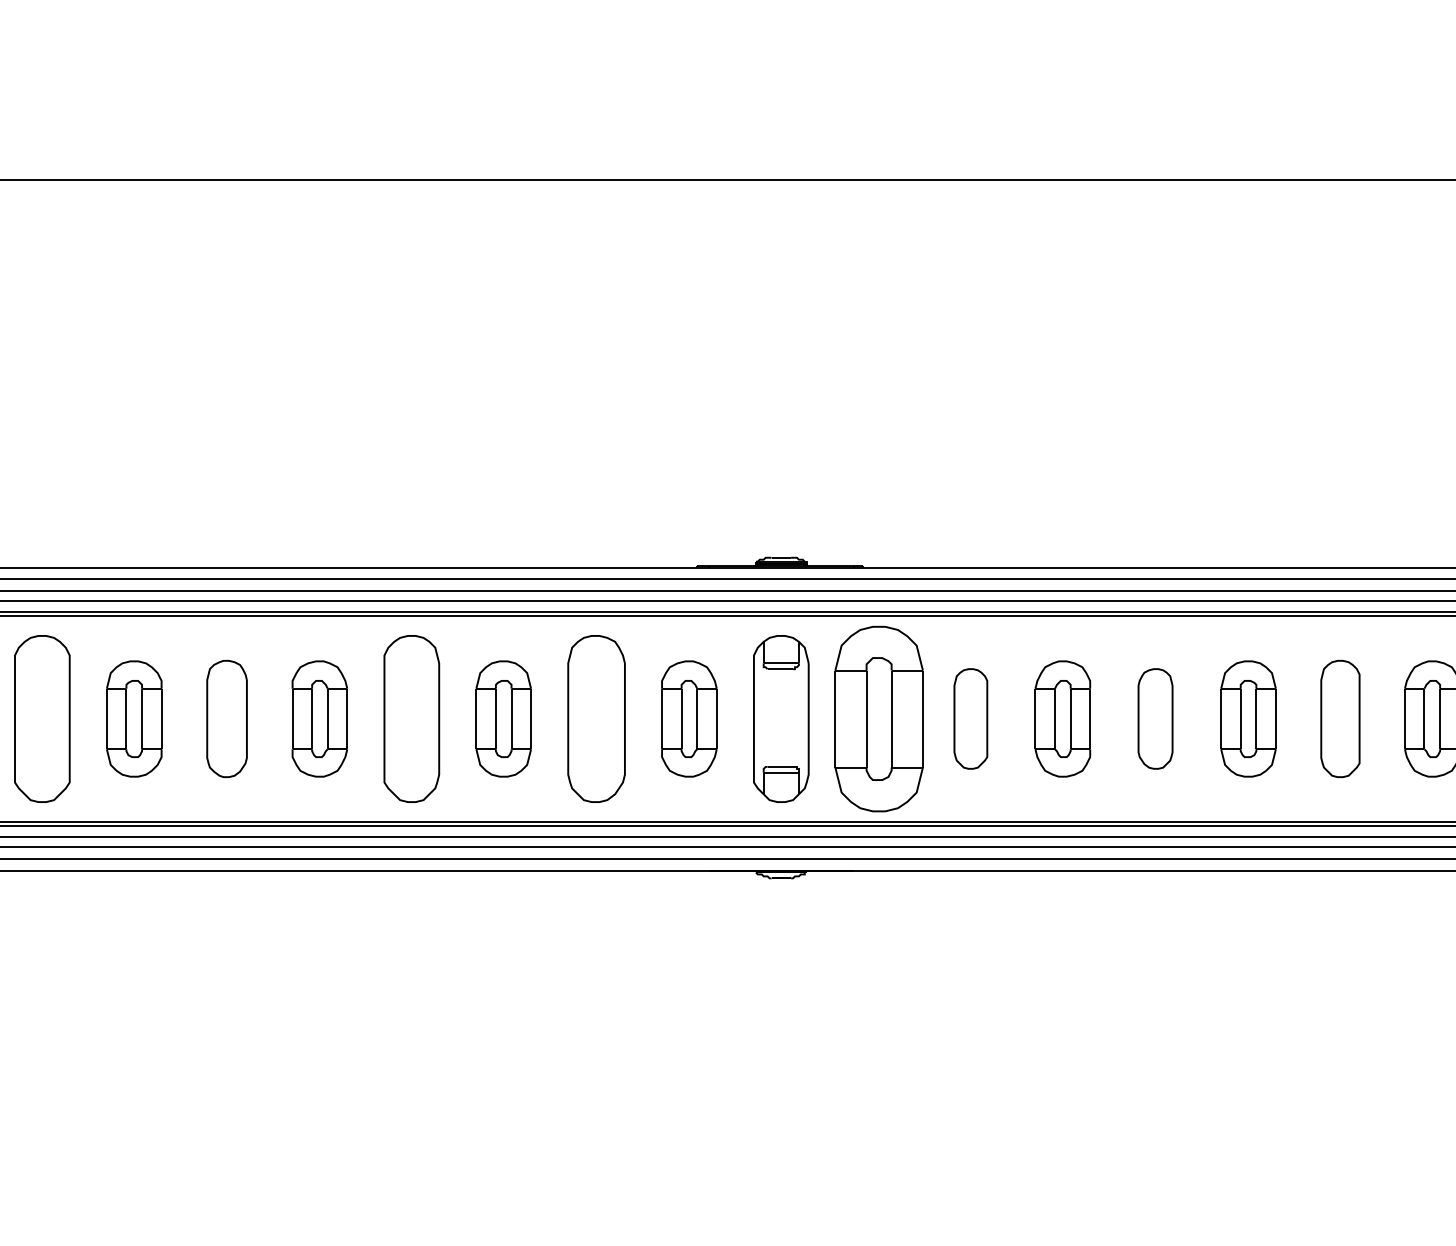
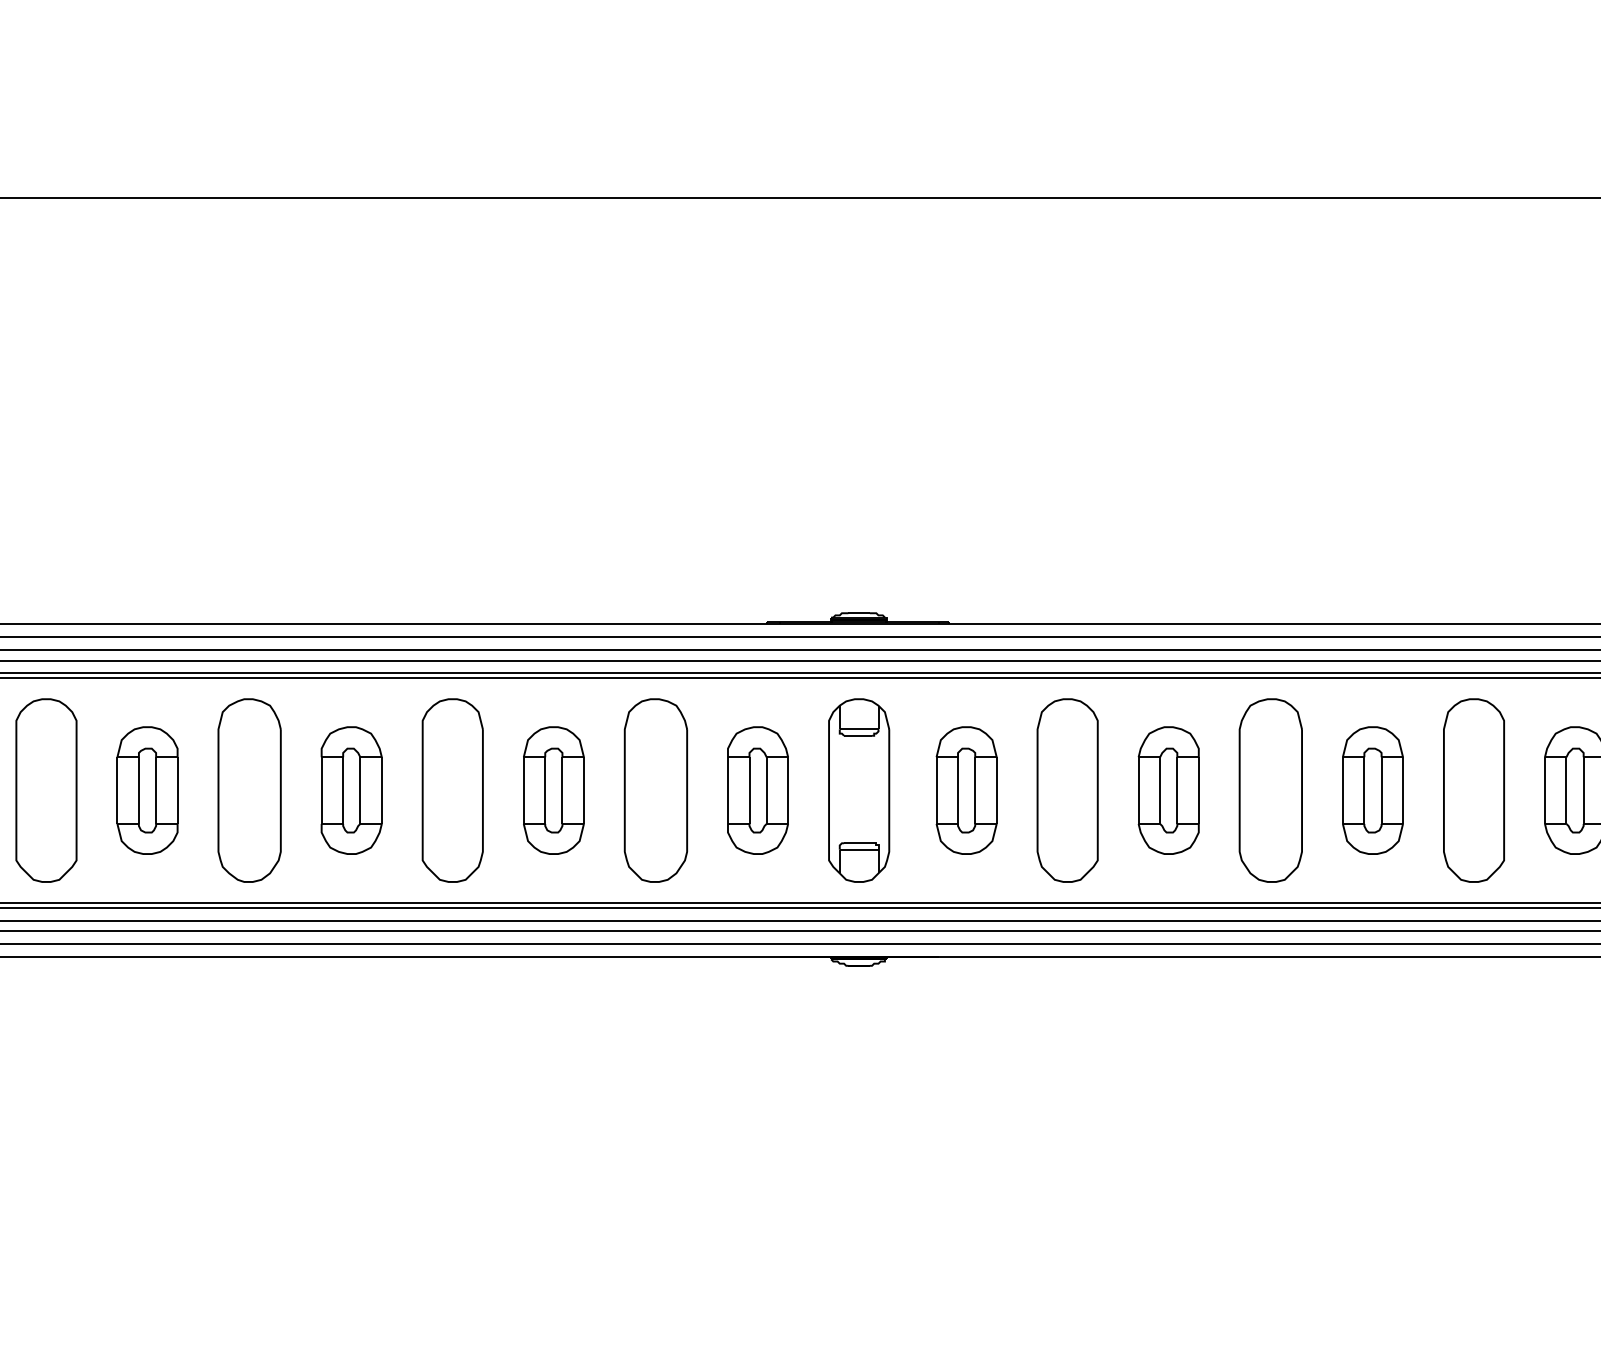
part: (226, 718) -> (249, 790), size x1.43
part: (878, 718) -> (966, 790), size x0.62
part: (970, 718) -> (1067, 790), size x1.67
part: (1155, 718) -> (1270, 790), size x1.67
part: (1339, 718) -> (1473, 790), size x1.43

